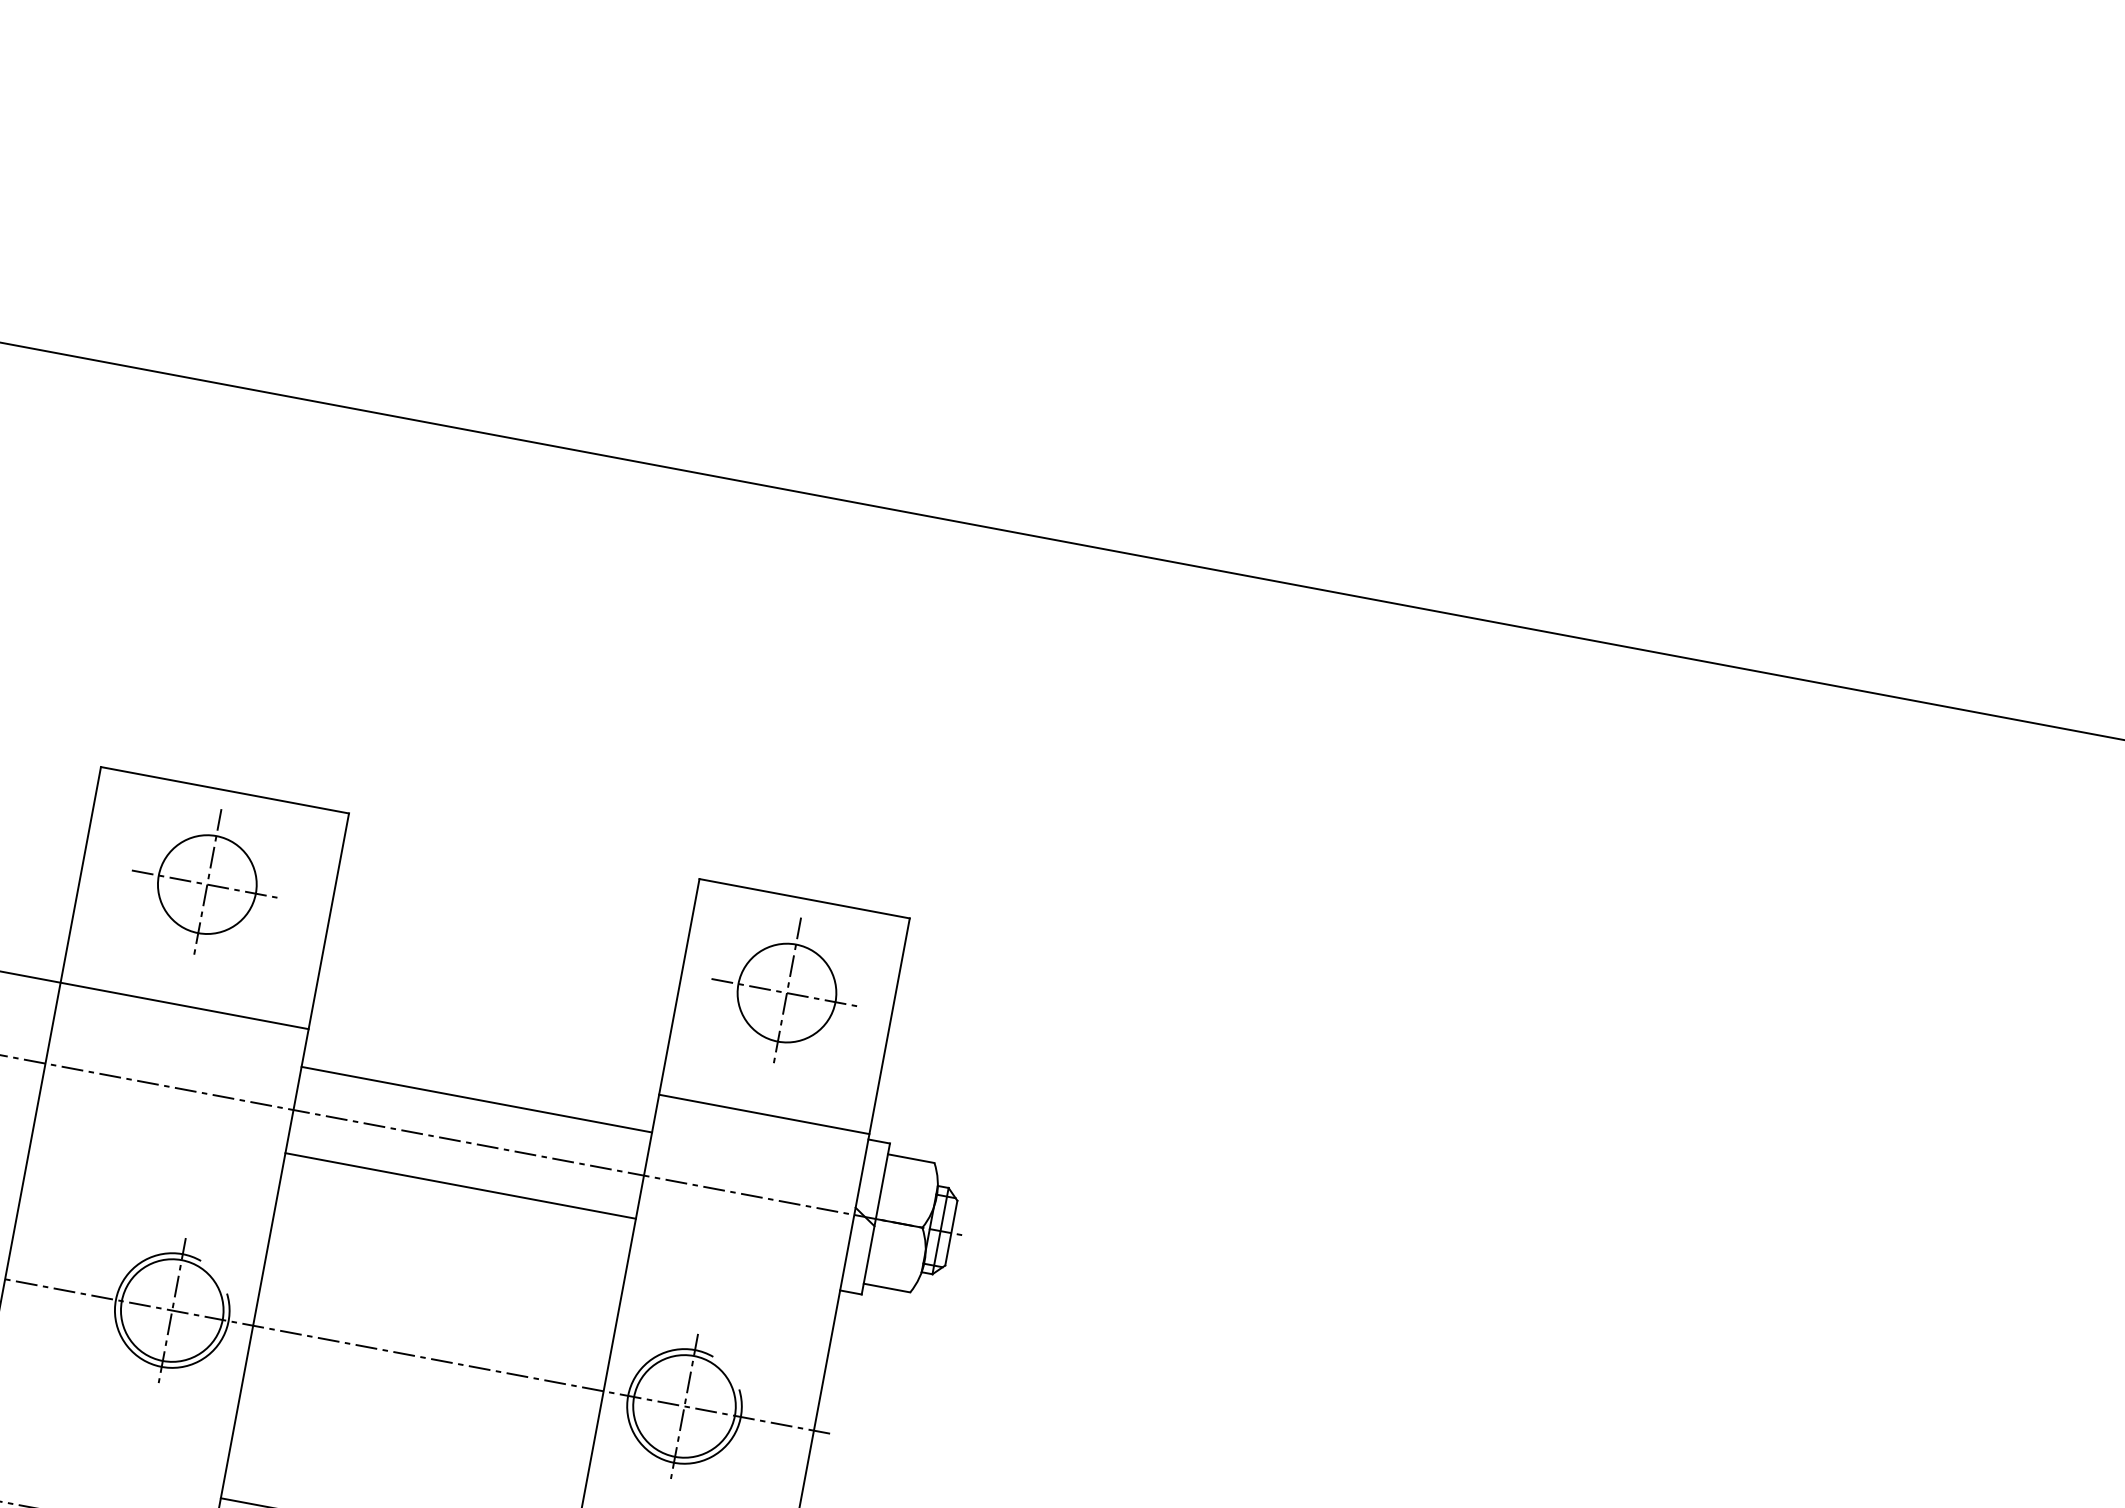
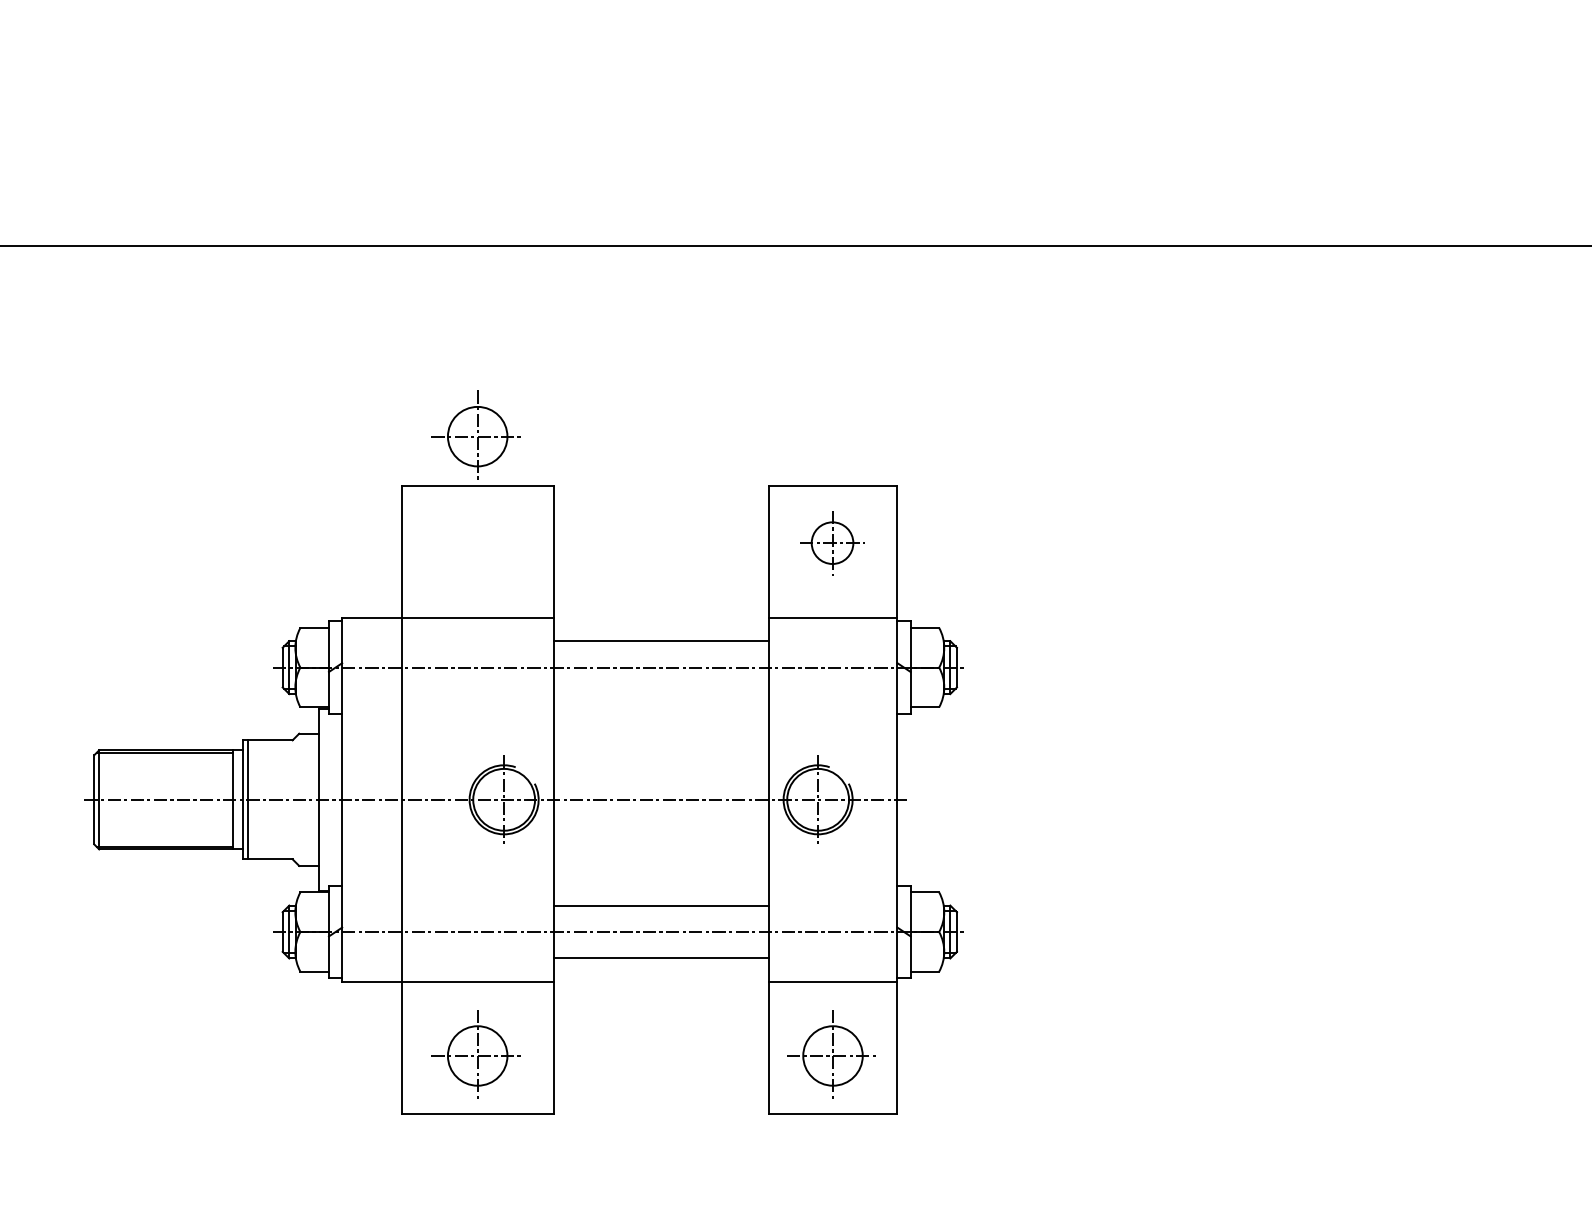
part: (204, 880) -> (475, 434), moved
part: (785, 989) -> (831, 541), size x0.7
line: (459, 1186) -> (660, 694), removed

